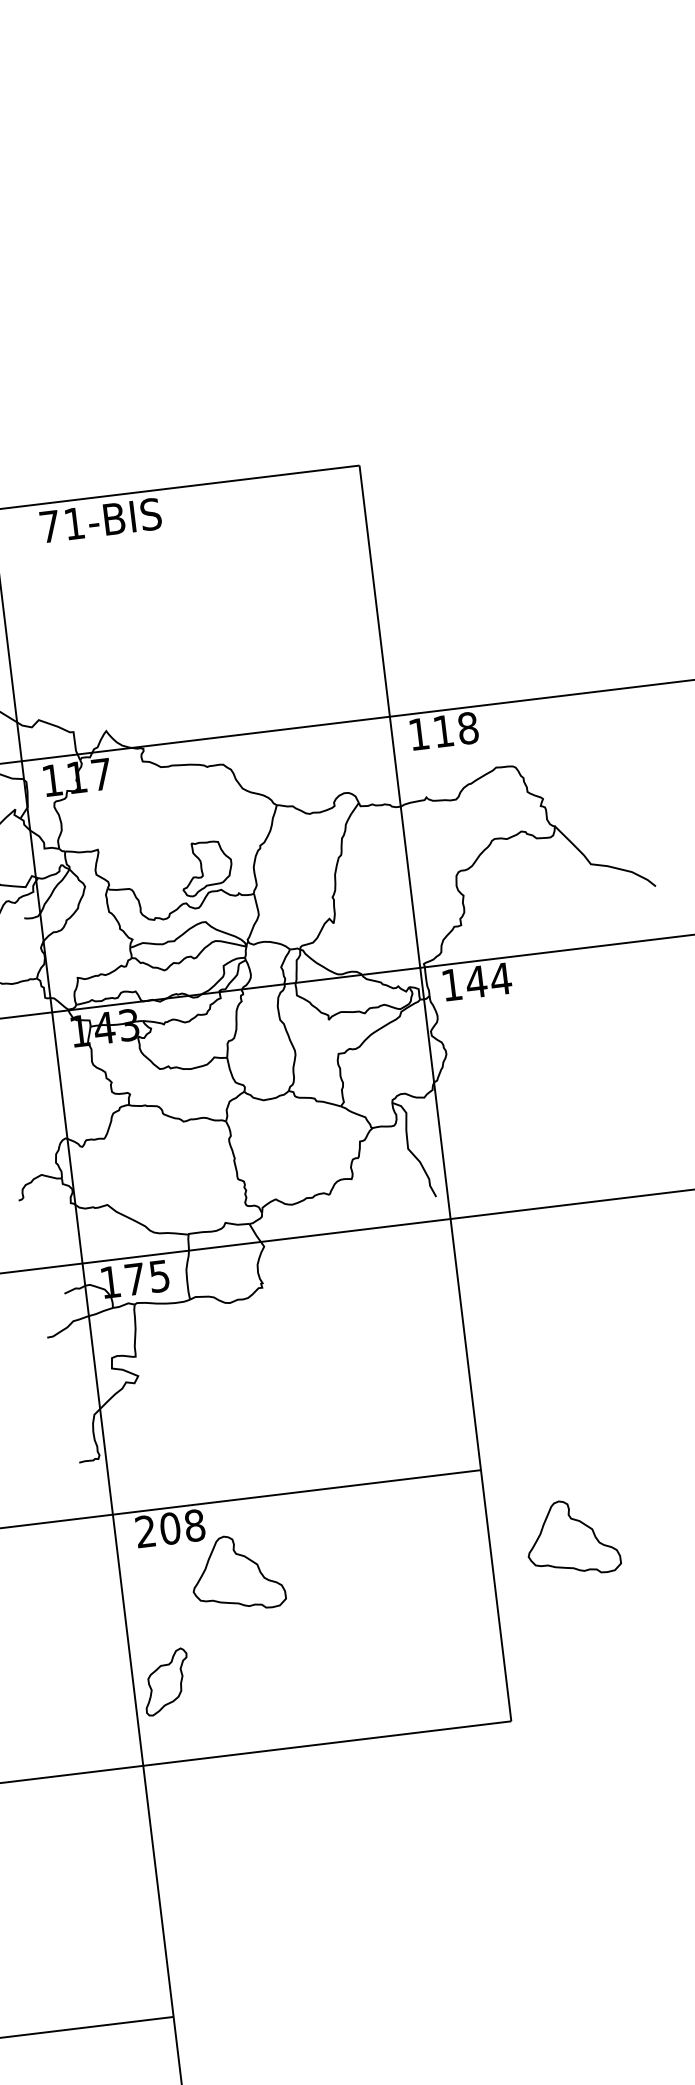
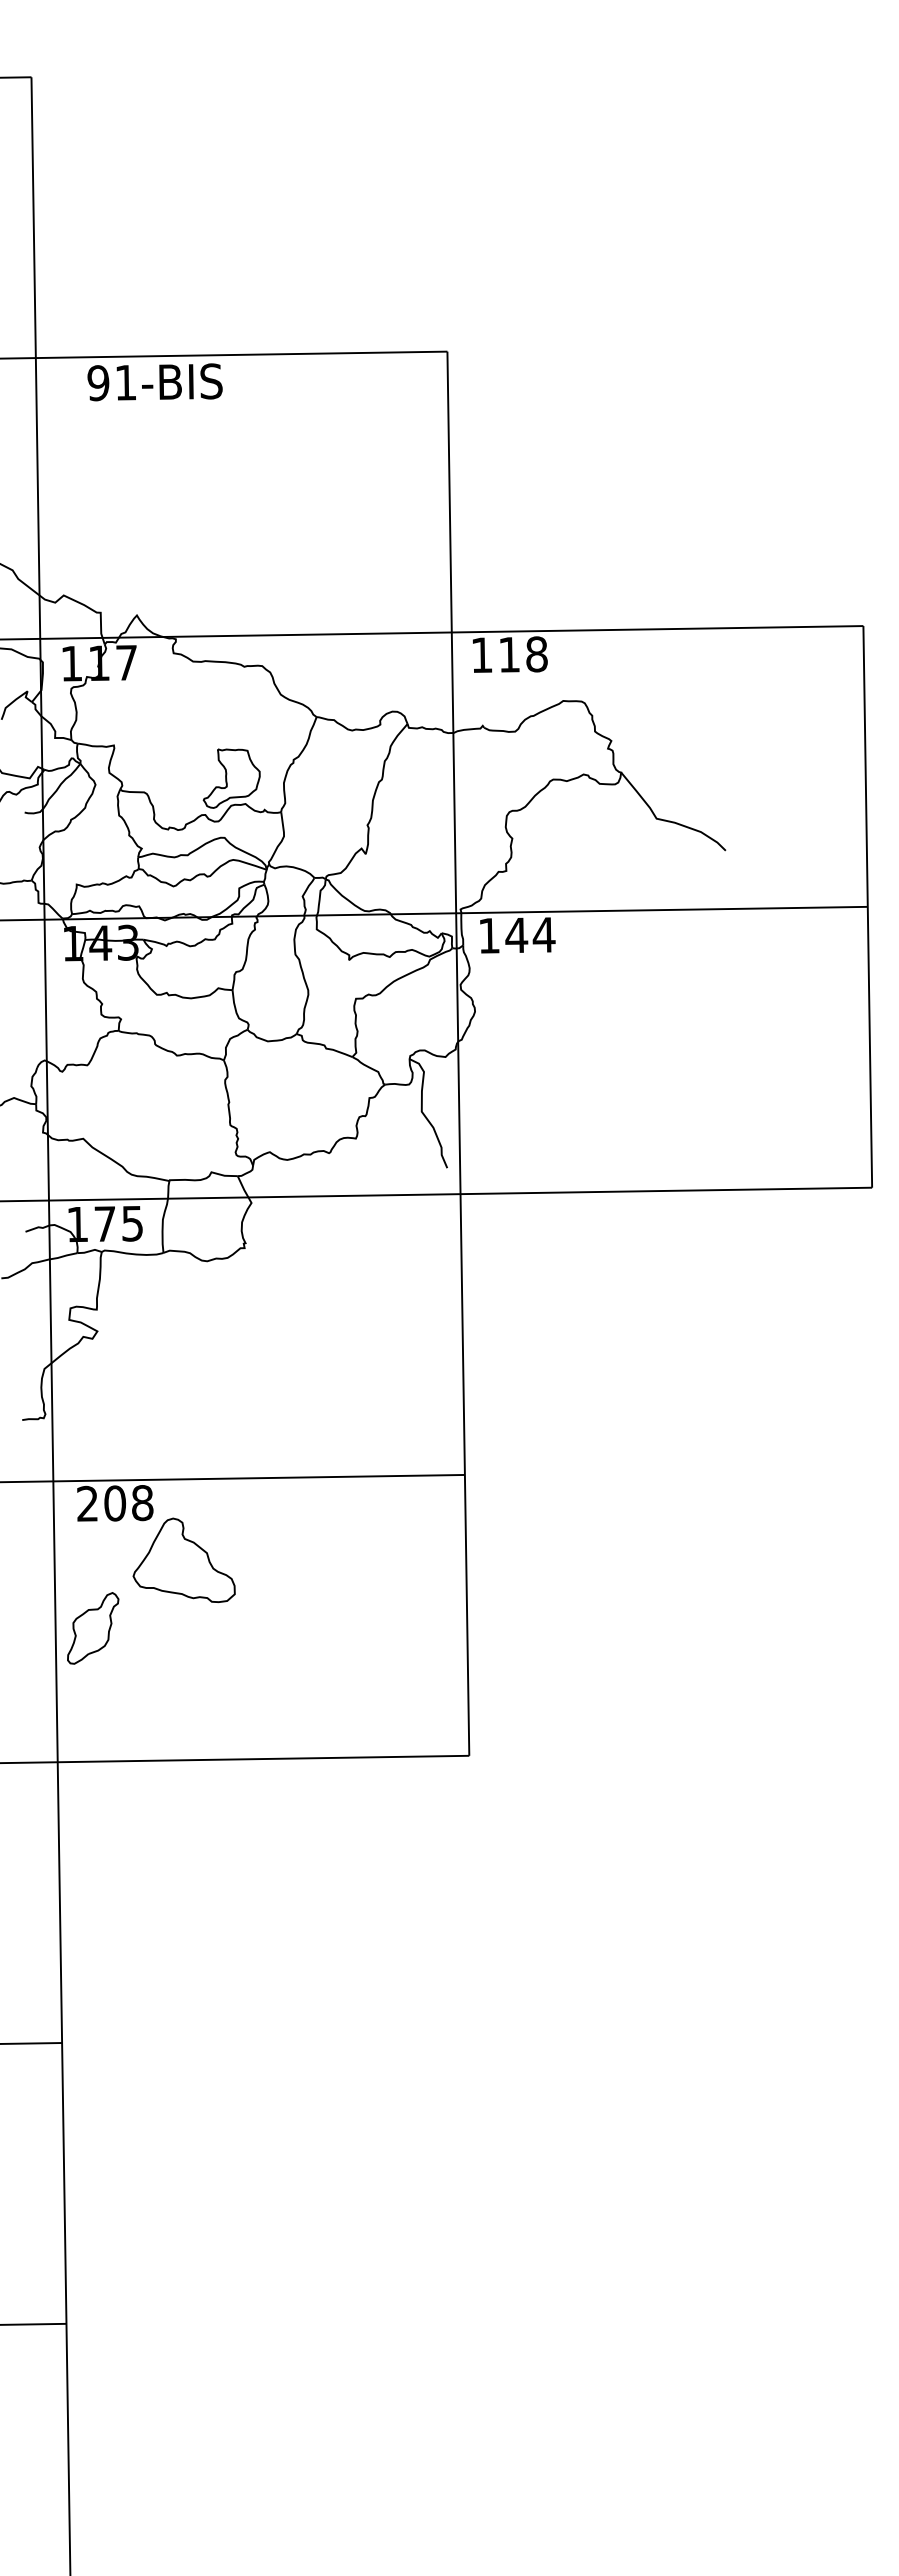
text: (49, 526) -> (98, 383), 71-BIS -> 91-BIS
part: (571, 1537) -> (557, 1559), removed
part: (166, 1682) -> (93, 1628), moved

